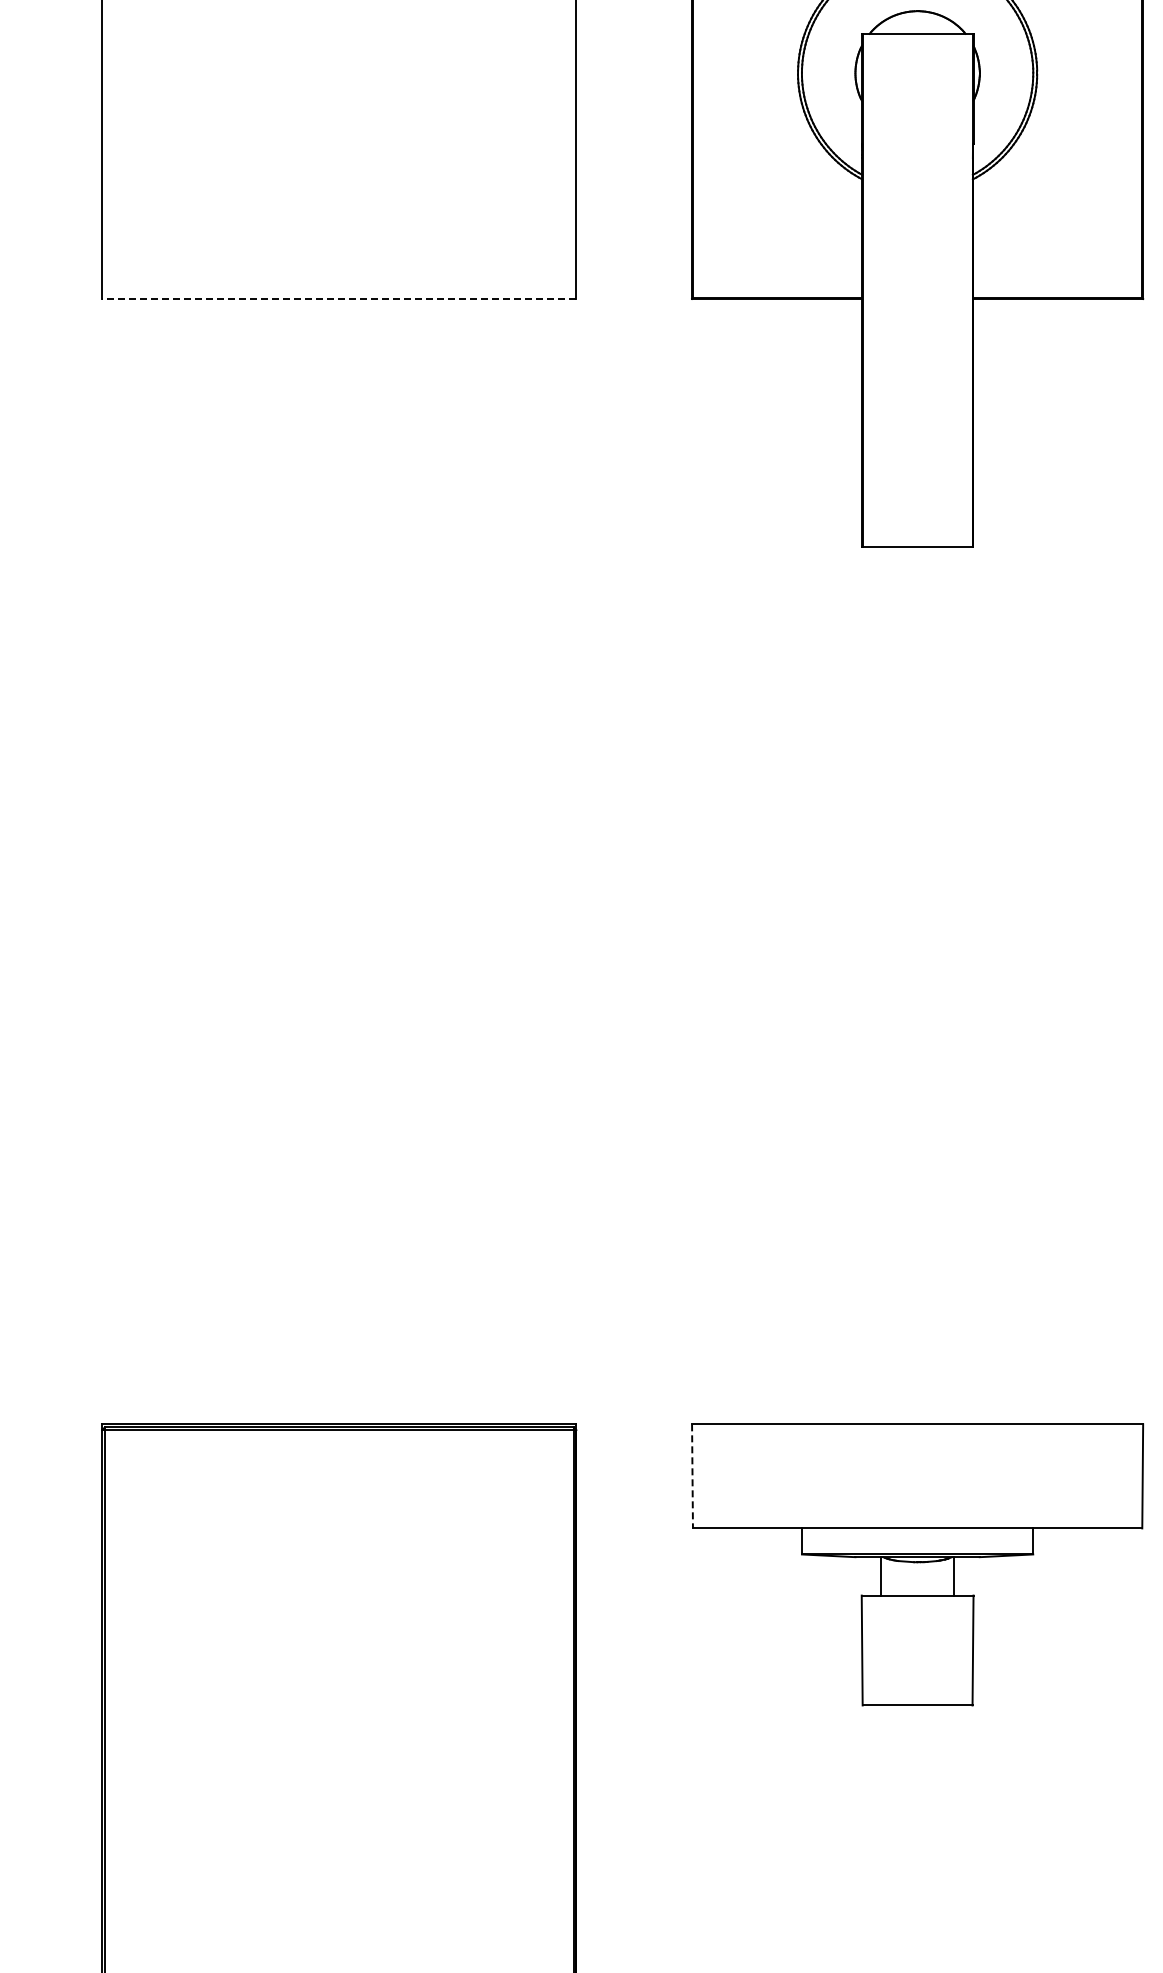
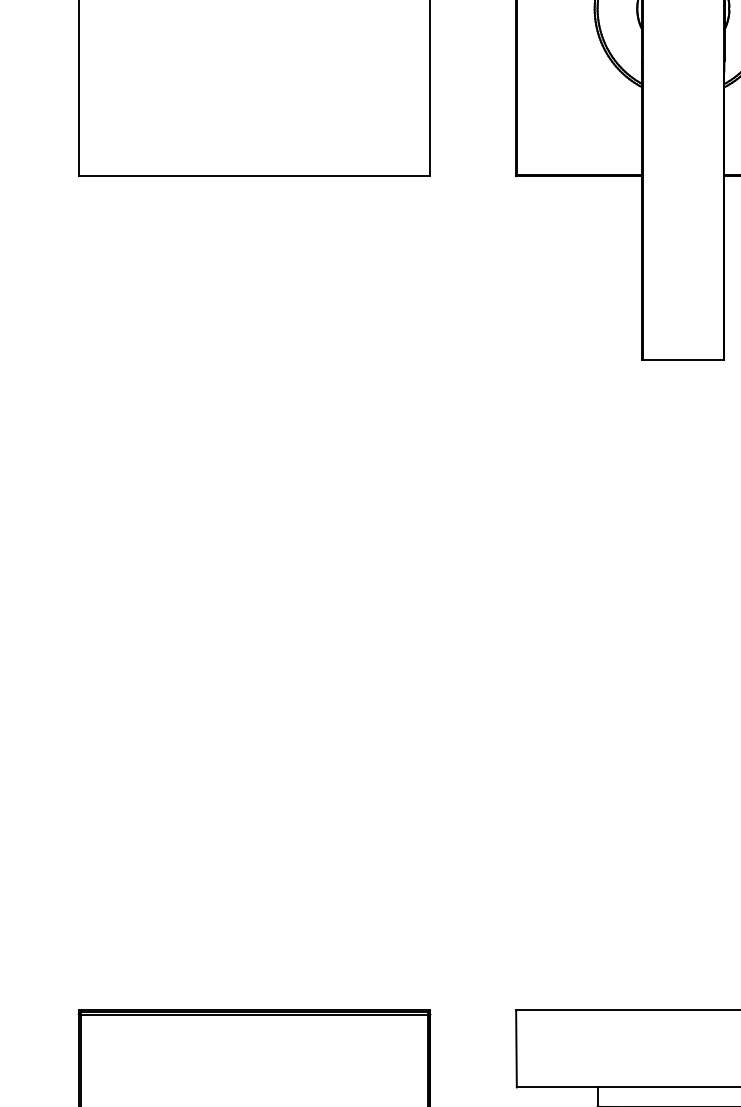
line: (338, 298) -> (254, 175), dashed -> solid
line: (692, 1476) -> (516, 1048), dashed -> solid

